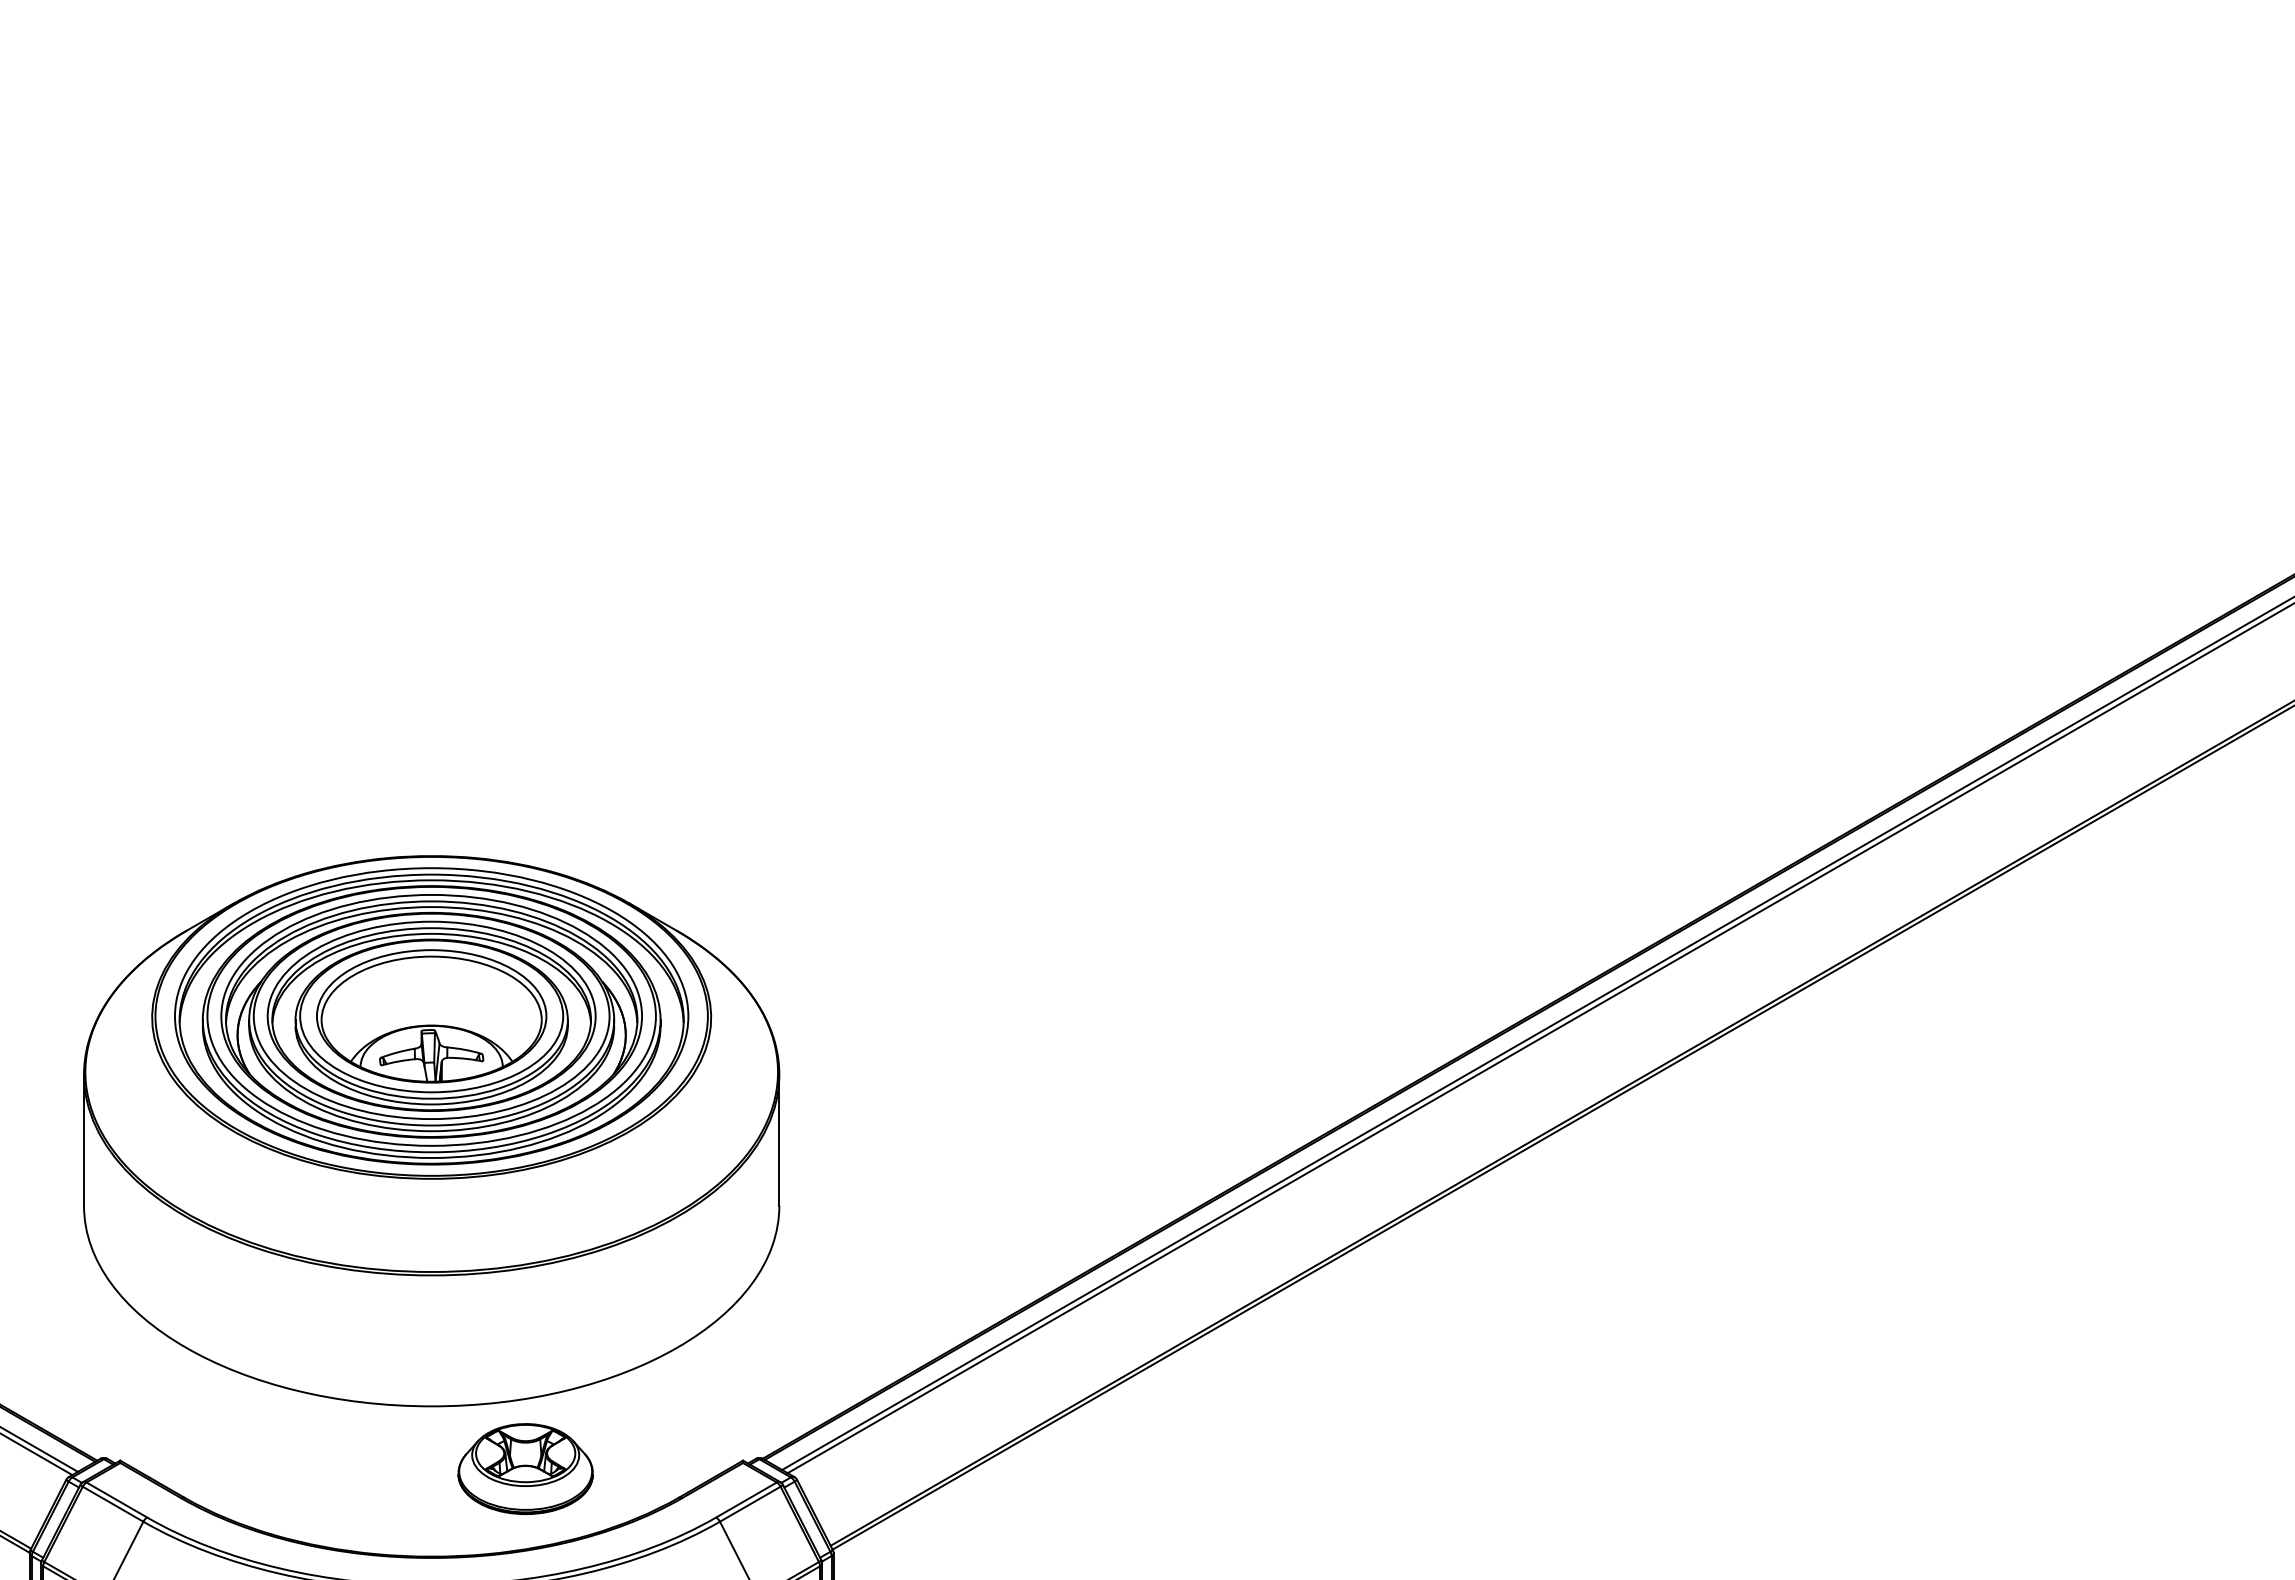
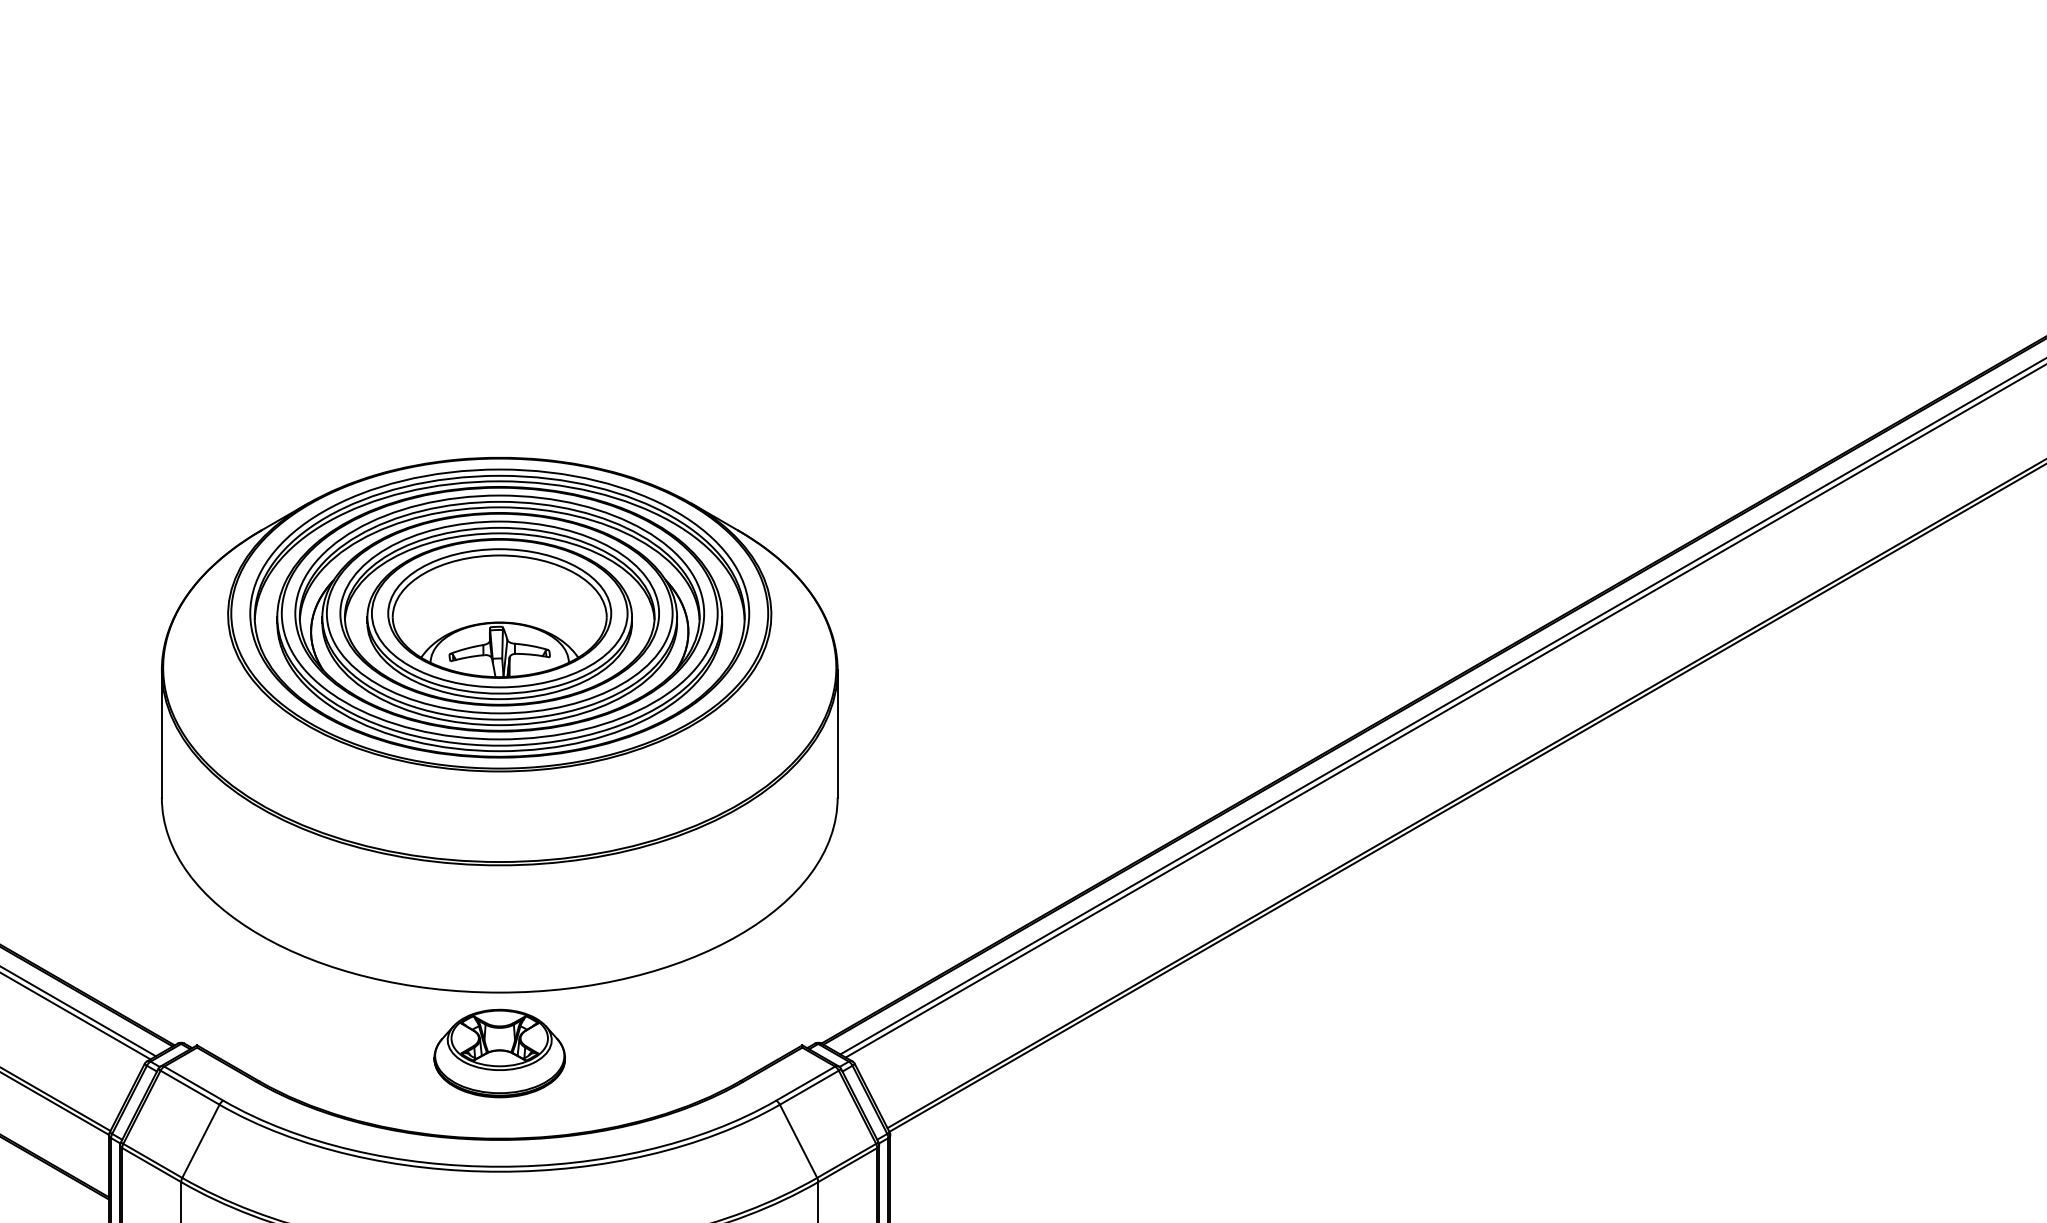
part: (525, 1468) -> (499, 1052), moved

